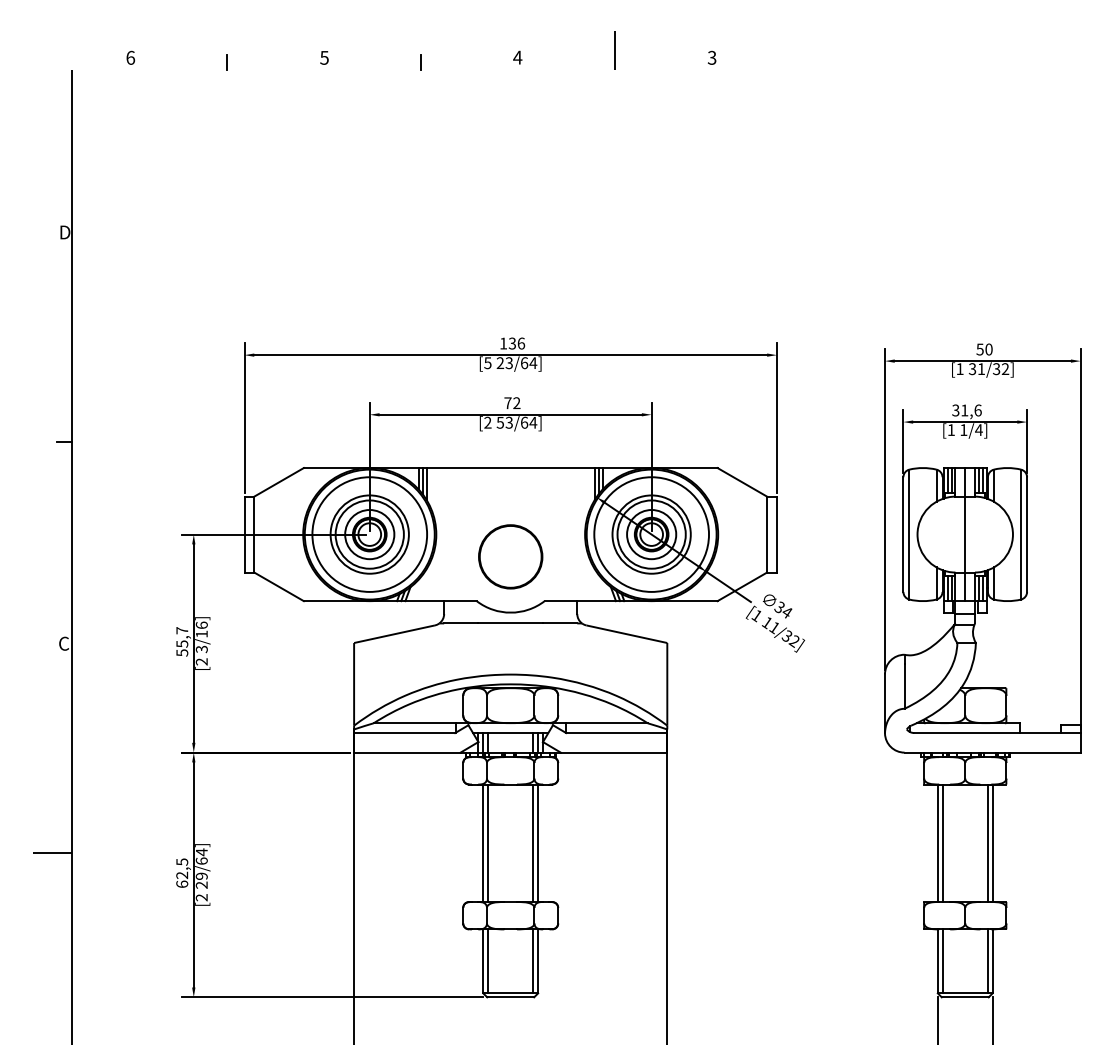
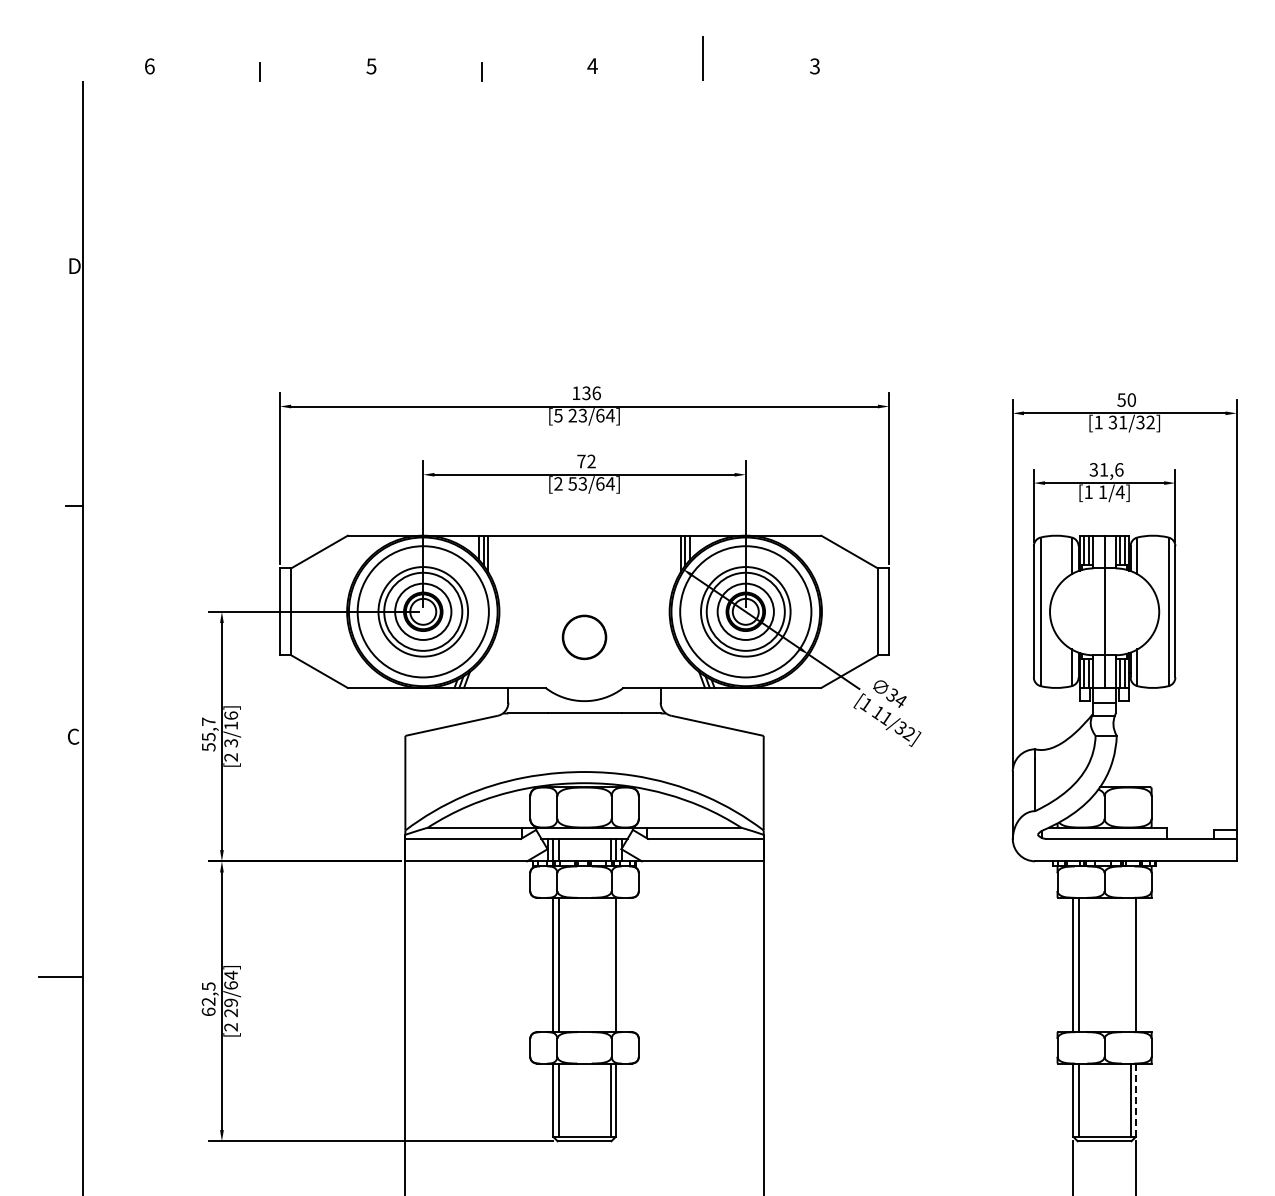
circle: (510, 557) -> (584, 637), size x0.6
line: (533, 842) -> (610, 964), removed
line: (987, 842) -> (1130, 964), removed
line: (992, 961) -> (1135, 1100), solid -> dashed

